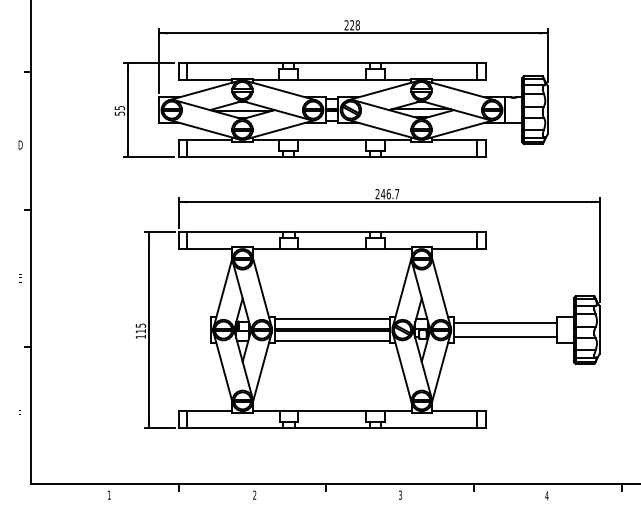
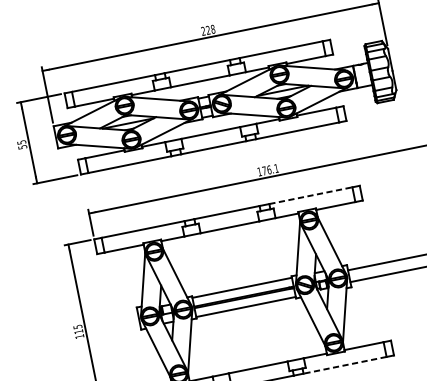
text: (387, 194) -> (268, 170), 246.7 -> 176.1
line: (429, 232) -> (311, 196), solid -> dashed
line: (428, 428) -> (344, 365), solid -> dashed

